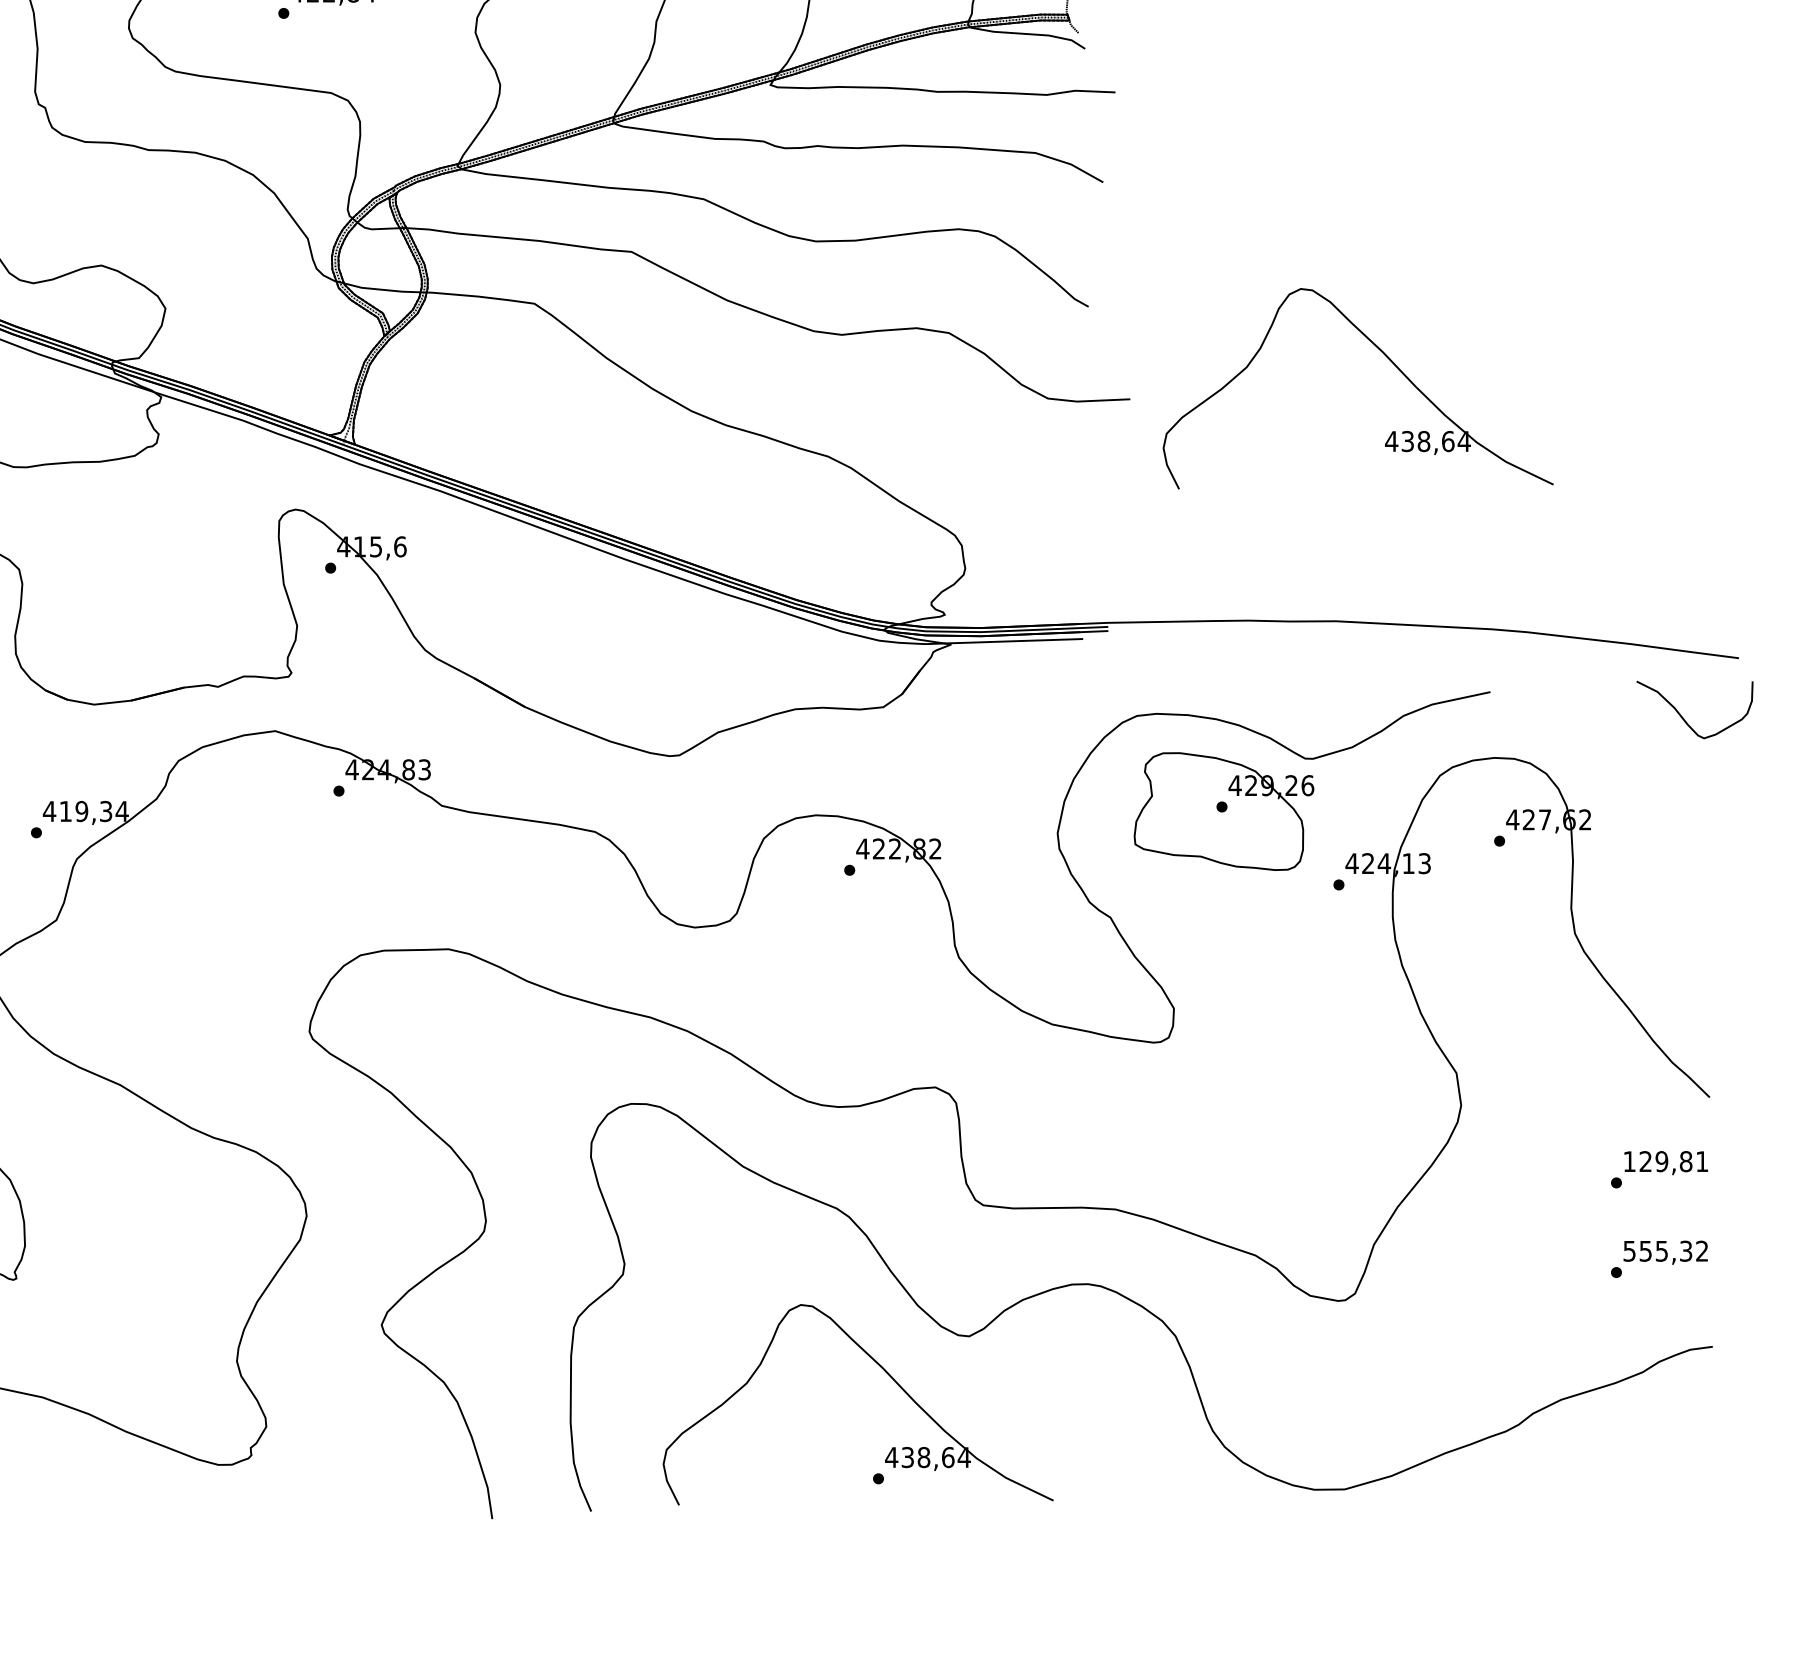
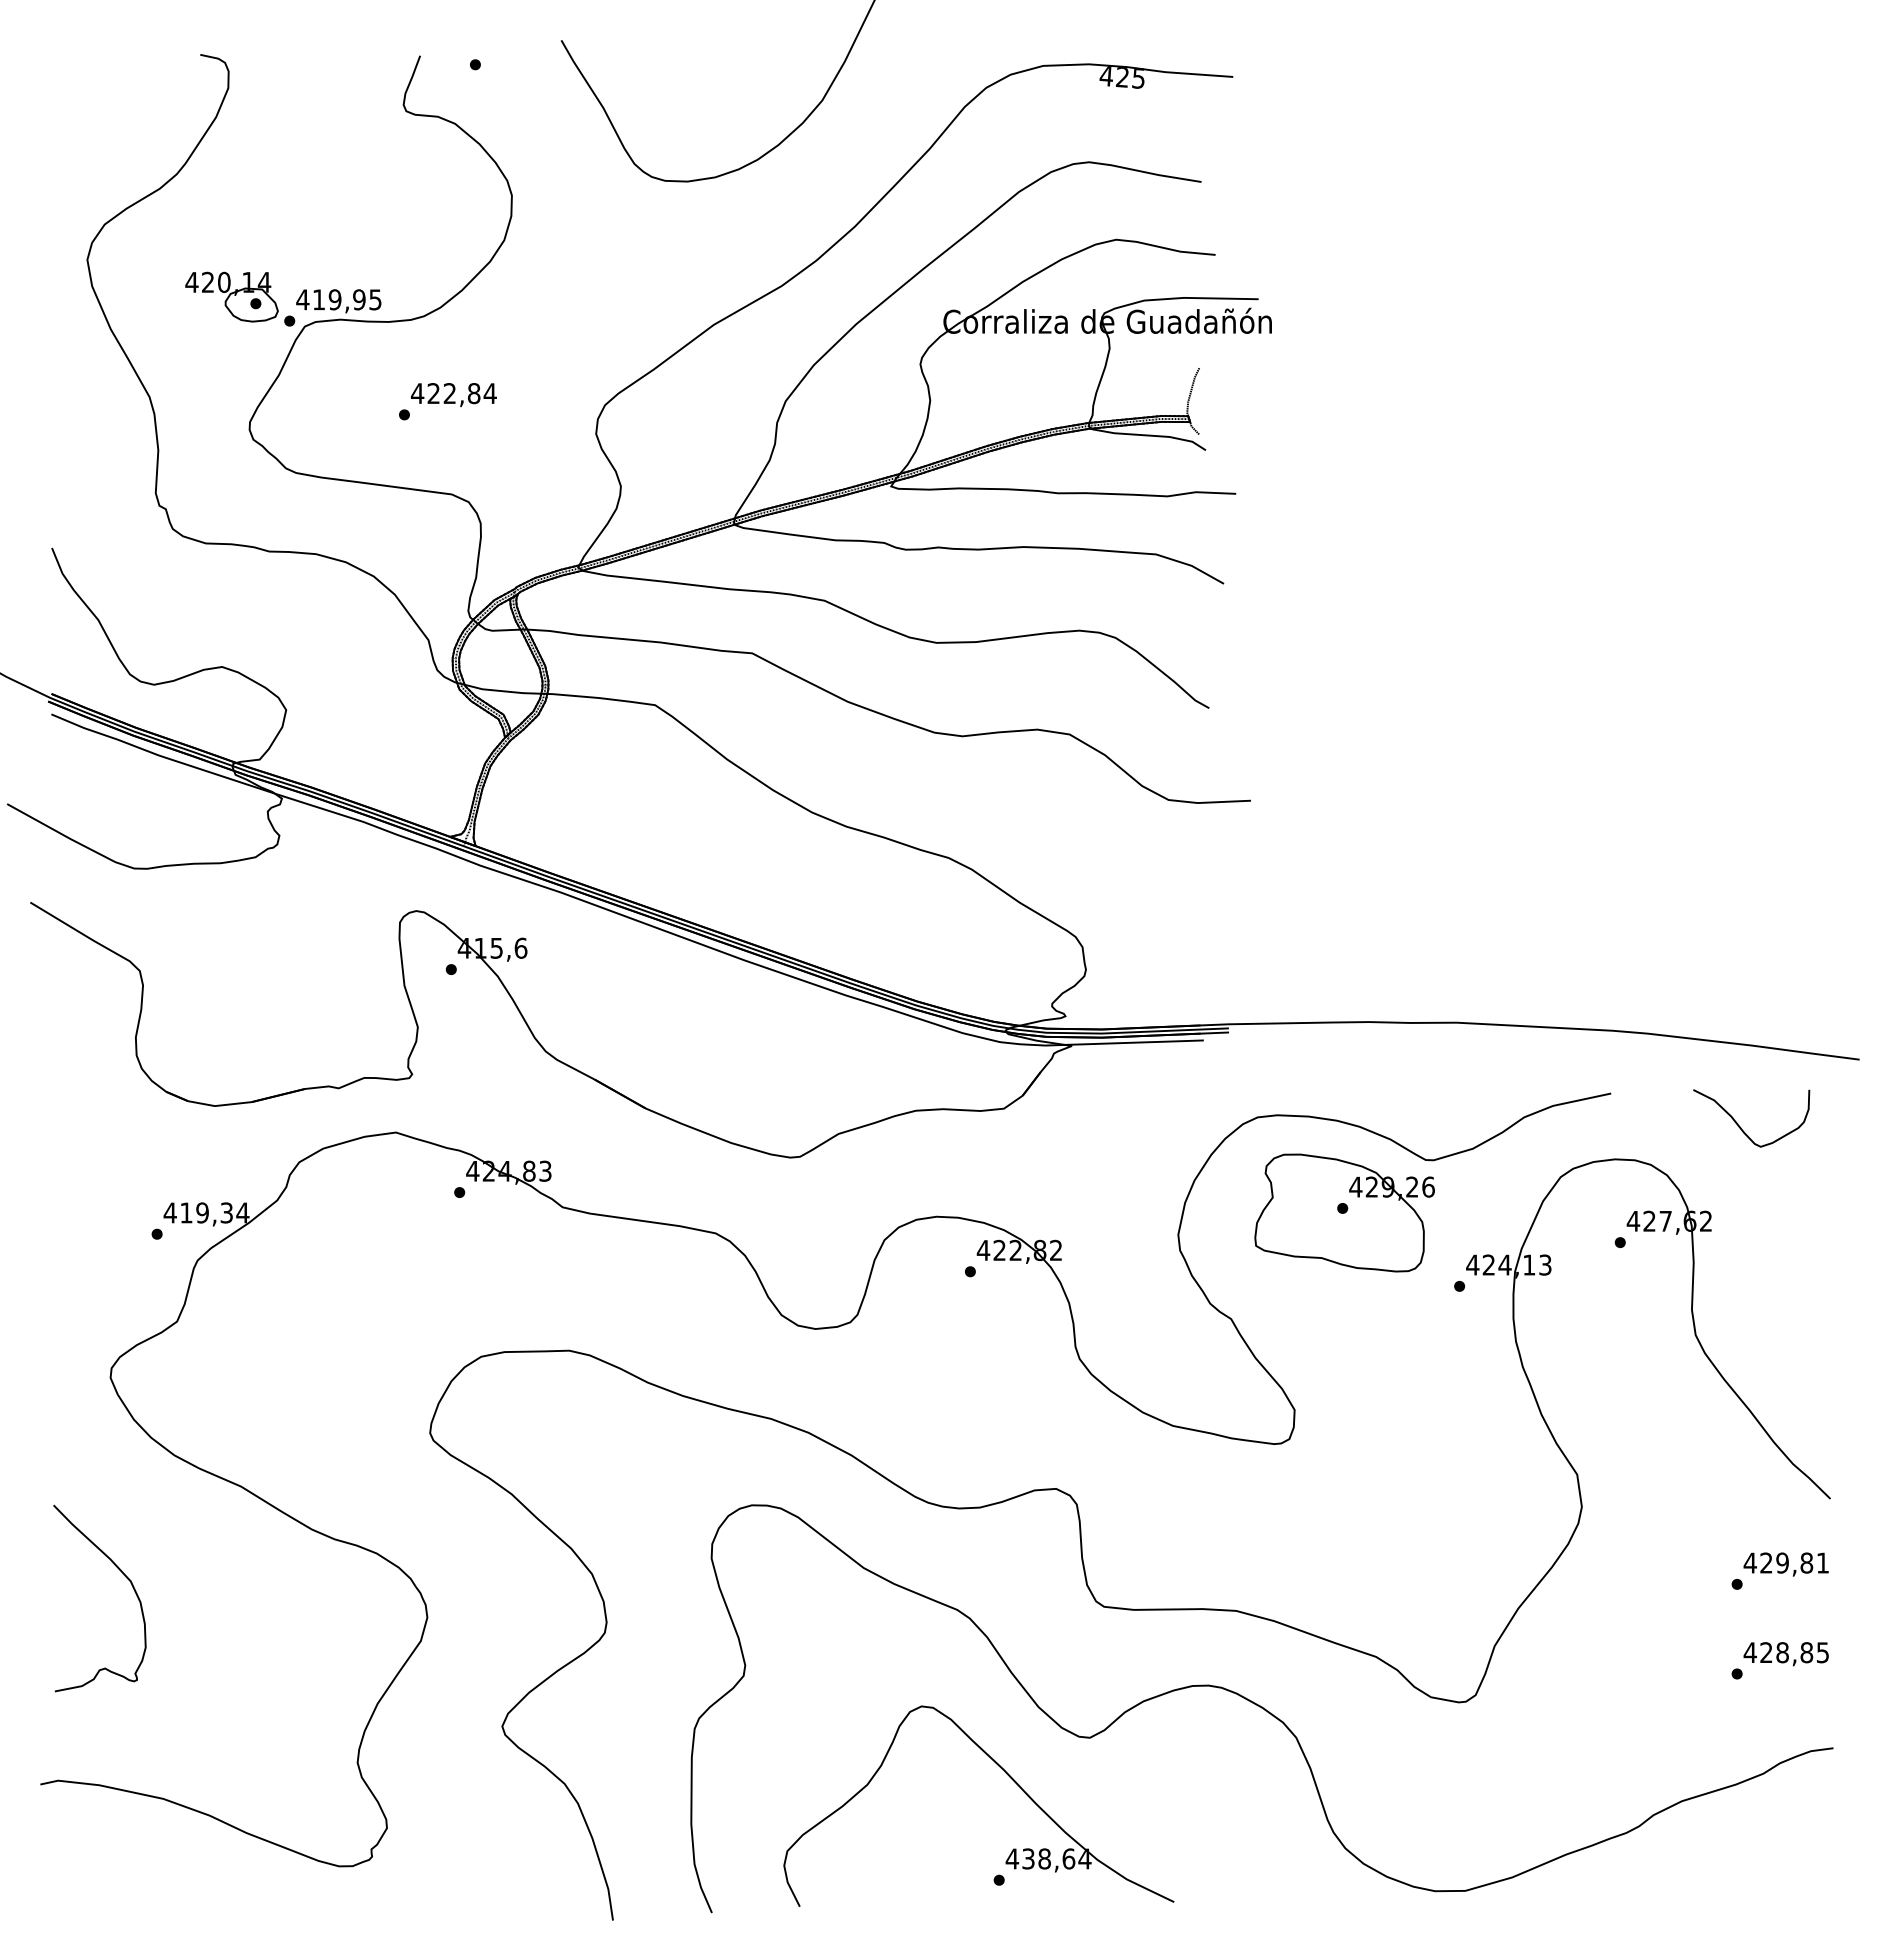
part: (1386, 358) -> (1507, 759), removed
curve: (1684, 719) -> (1741, 1127), moved
text: (1628, 1161) -> (1749, 1562), 129,81 -> 429,81
text: (1664, 1251) -> (1785, 1652), 555,32 -> 428,85

